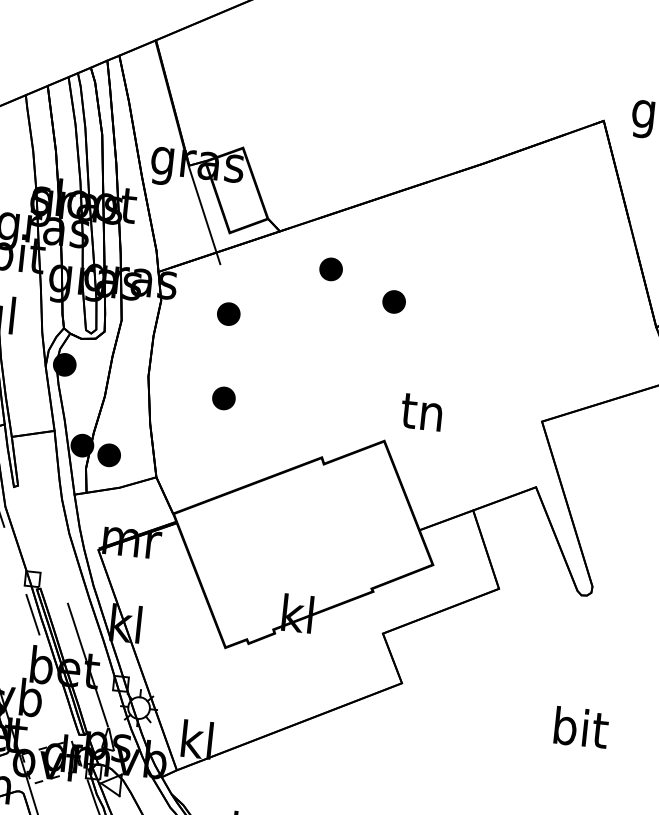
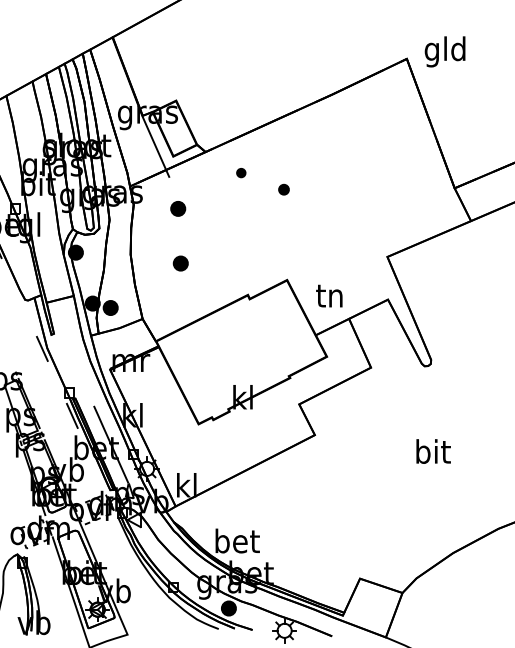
part: (331, 268) -> (241, 172), size x0.6
part: (393, 301) -> (283, 189), size x0.7
text: (422, 411) -> (329, 295), moved

